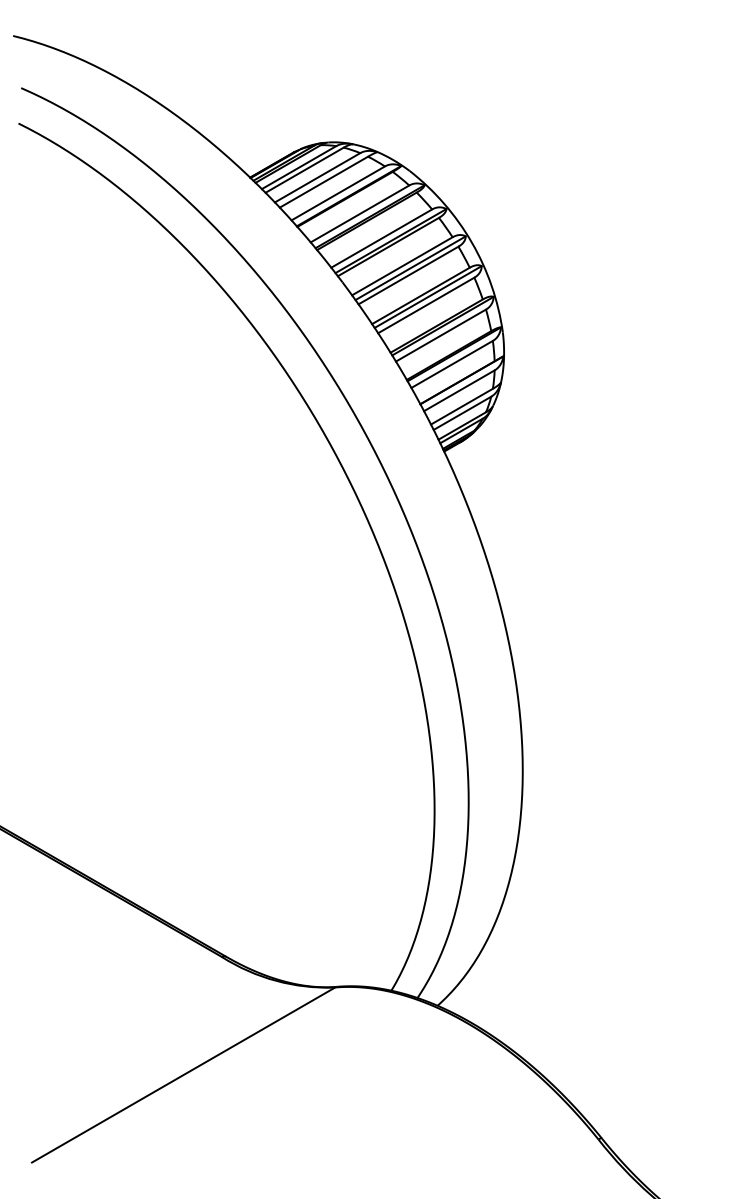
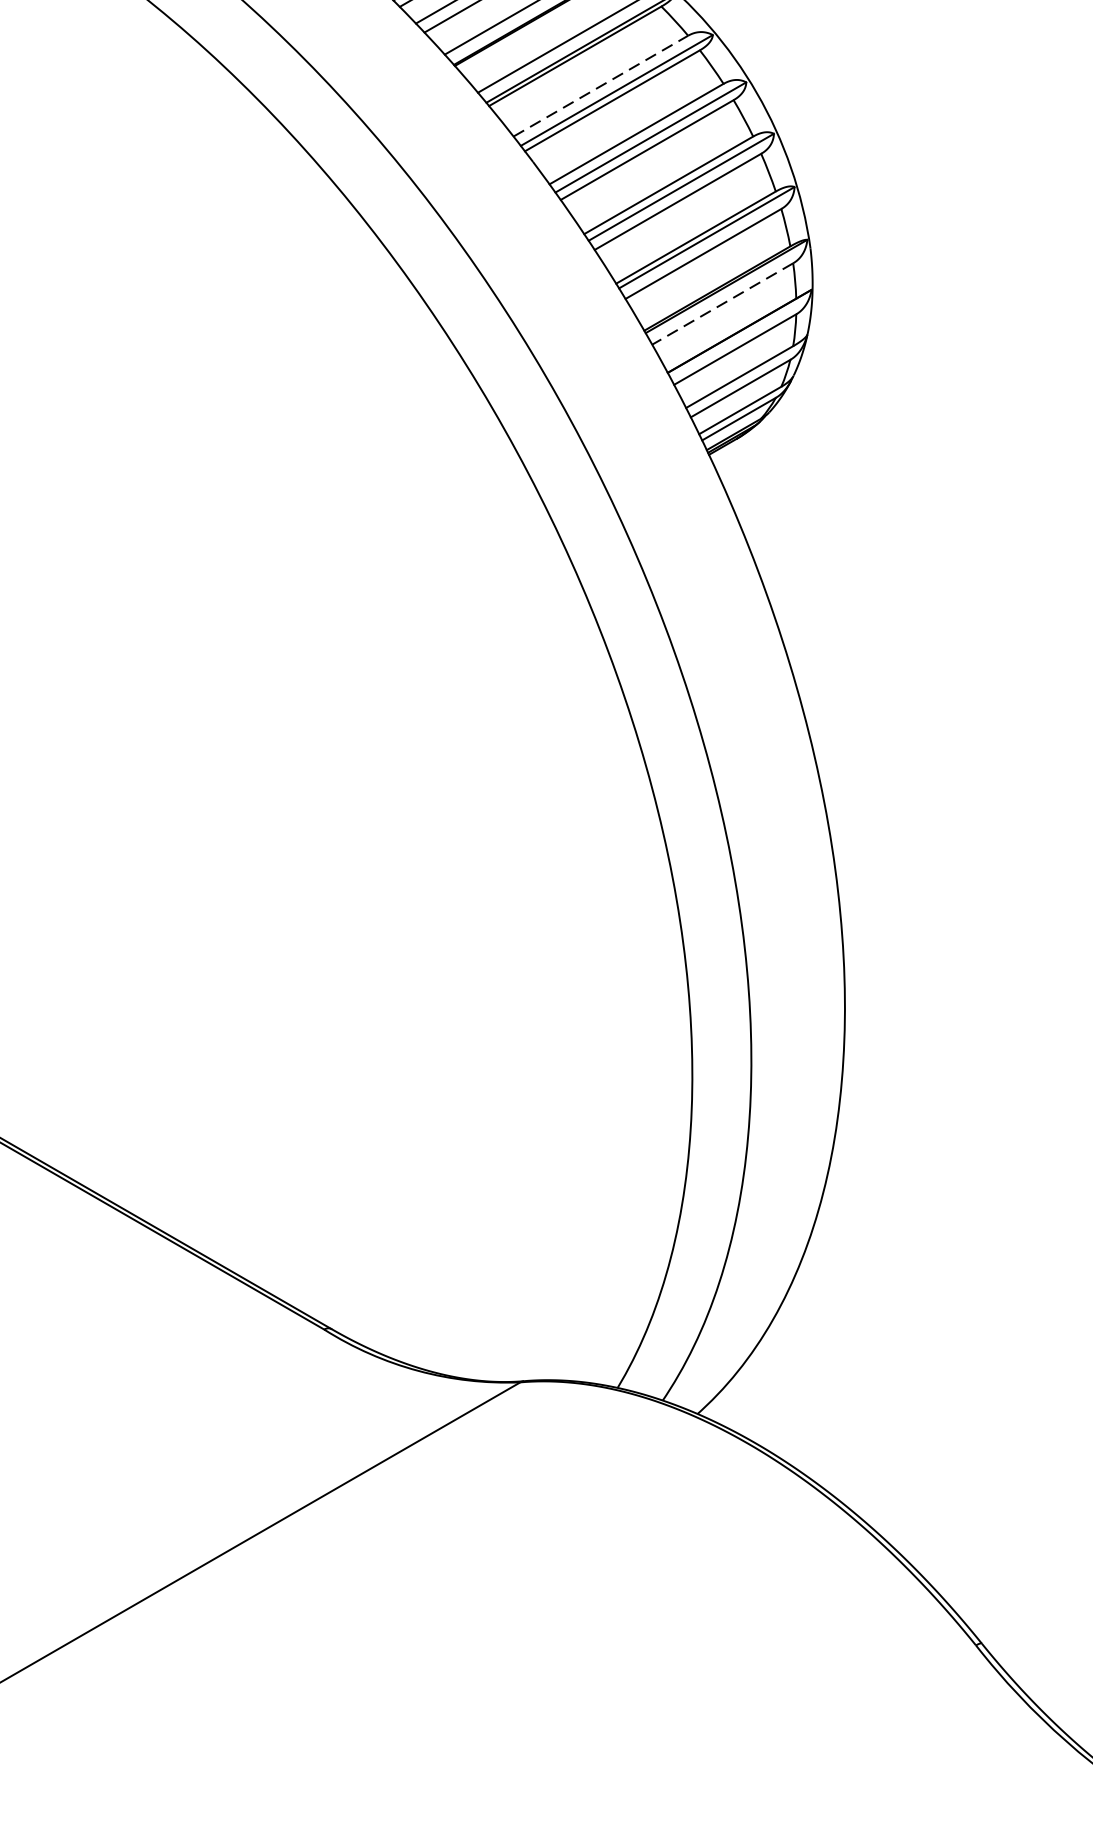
line: (382, 238) -> (602, 85), solid -> dashed
line: (451, 364) -> (721, 304), solid -> dashed

